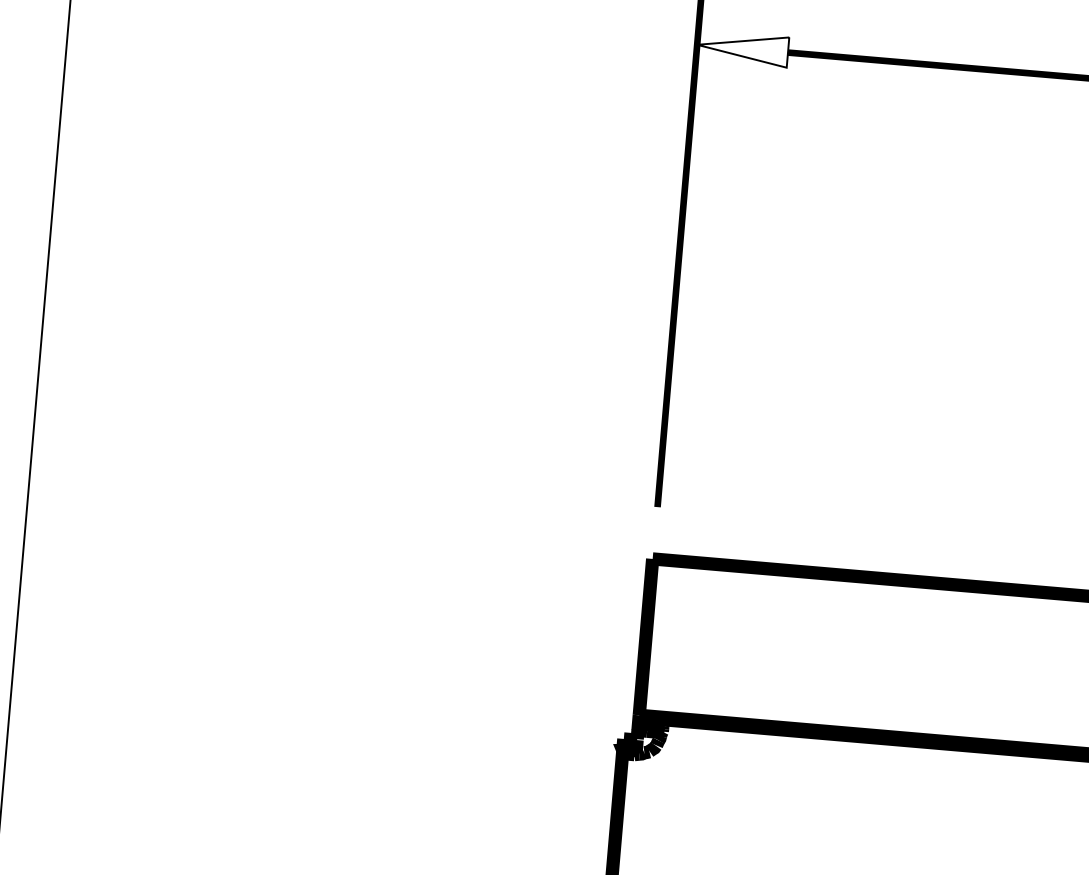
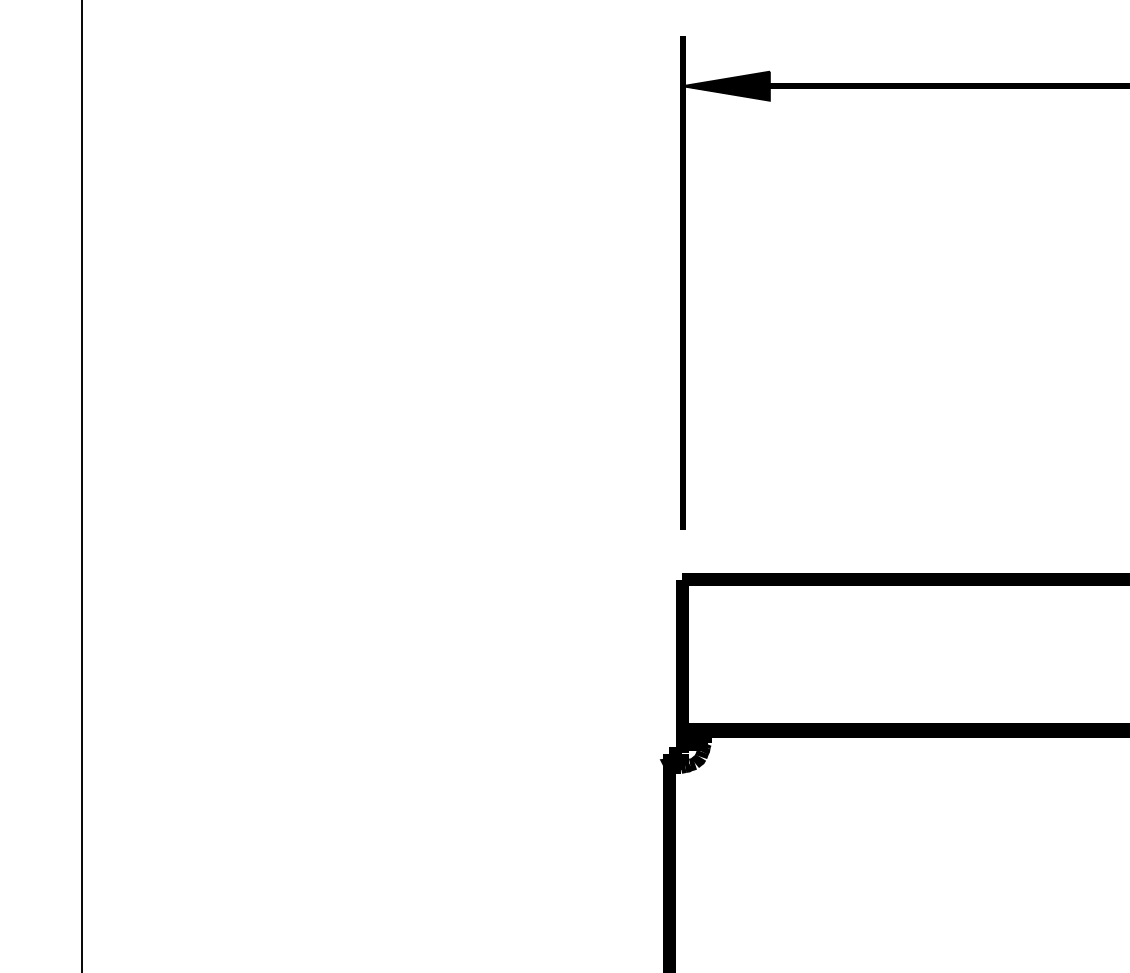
fill: (741, 47) -> (725, 85), added

